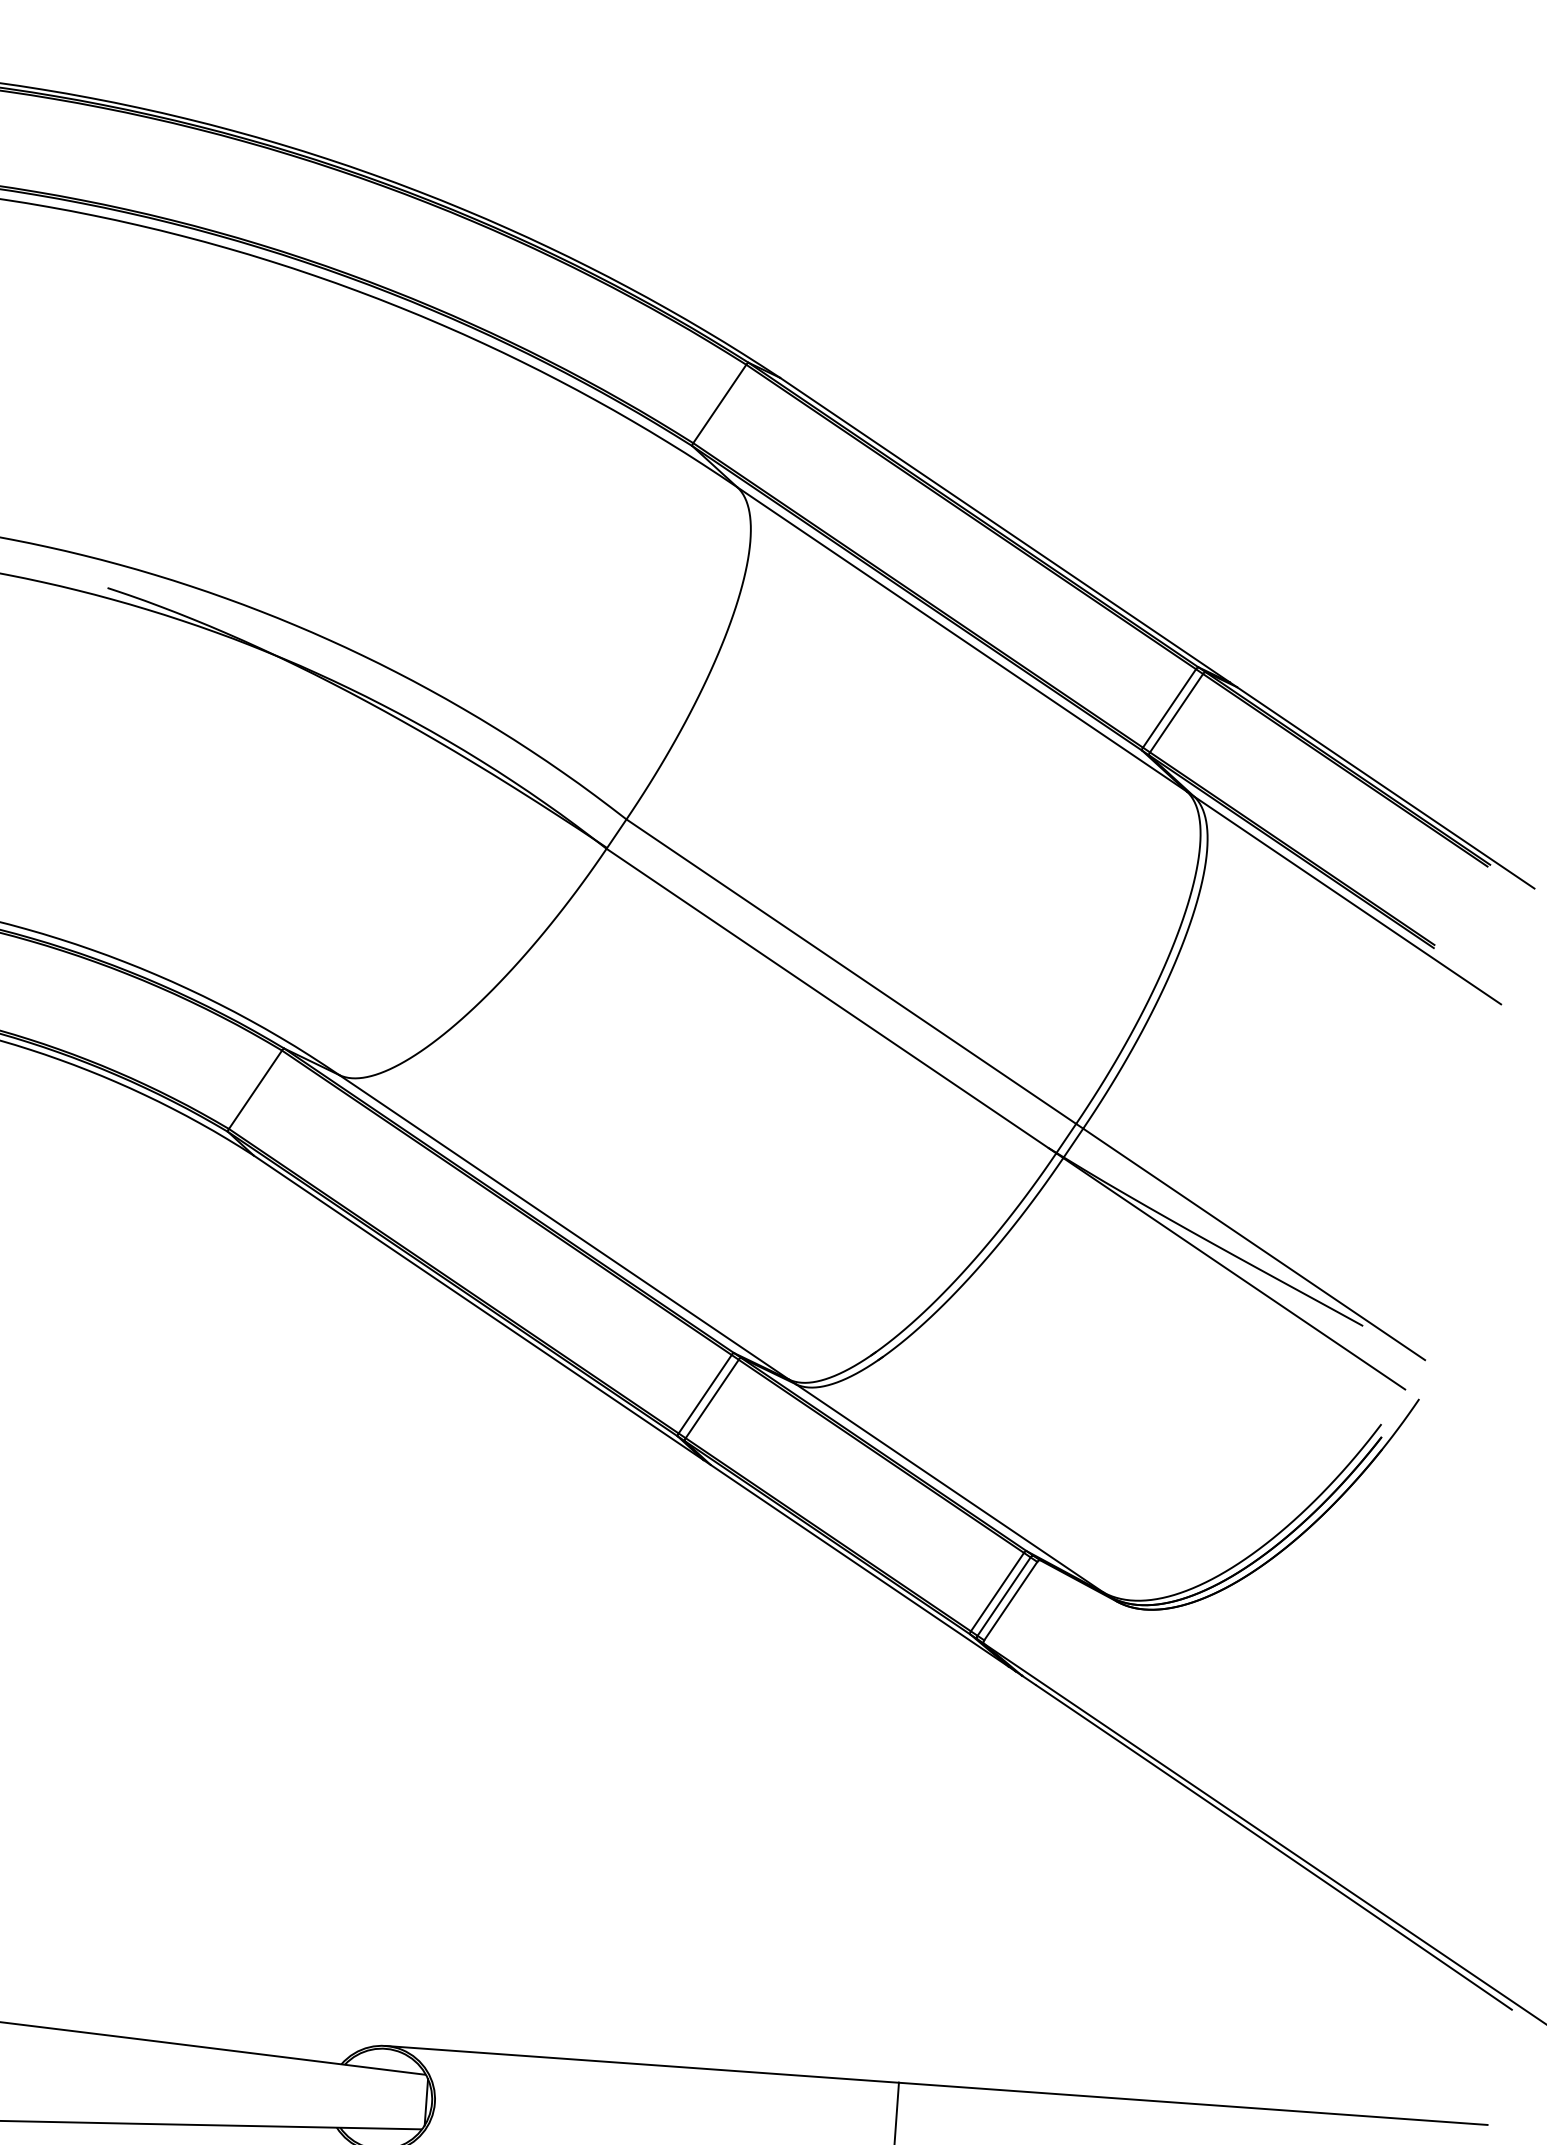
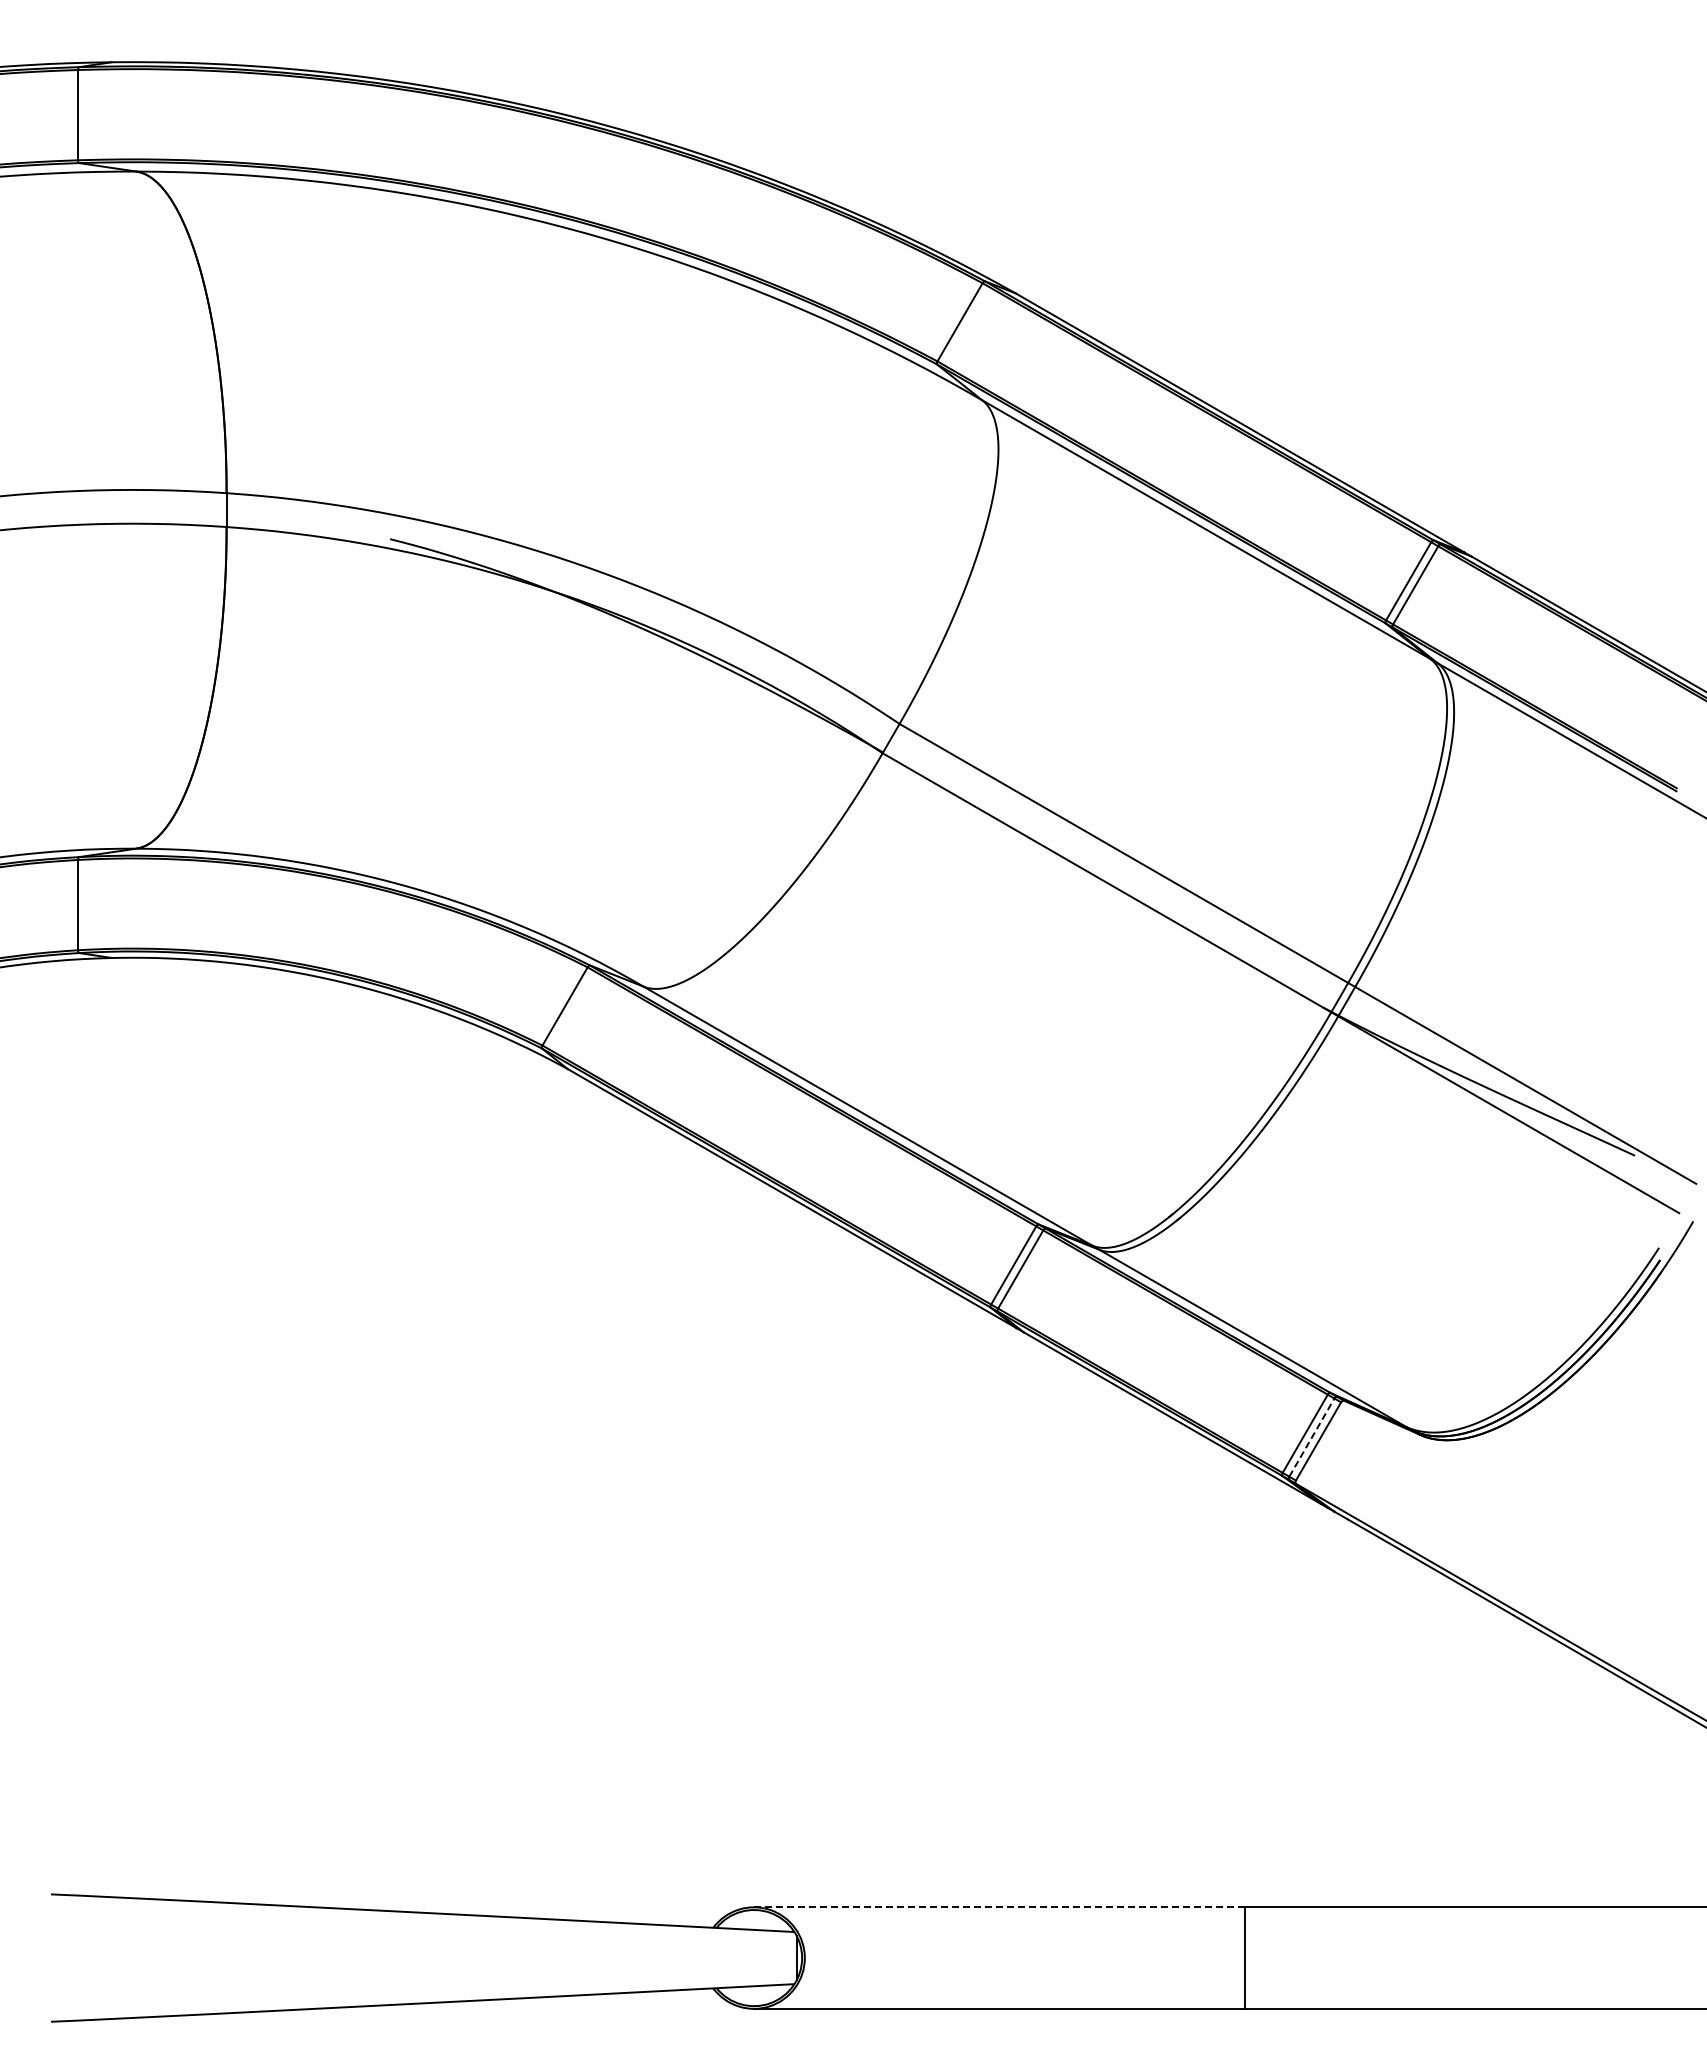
line: (1004, 1596) -> (1312, 1437), solid -> dashed
line: (642, 2064) -> (999, 1907), solid -> dashed

